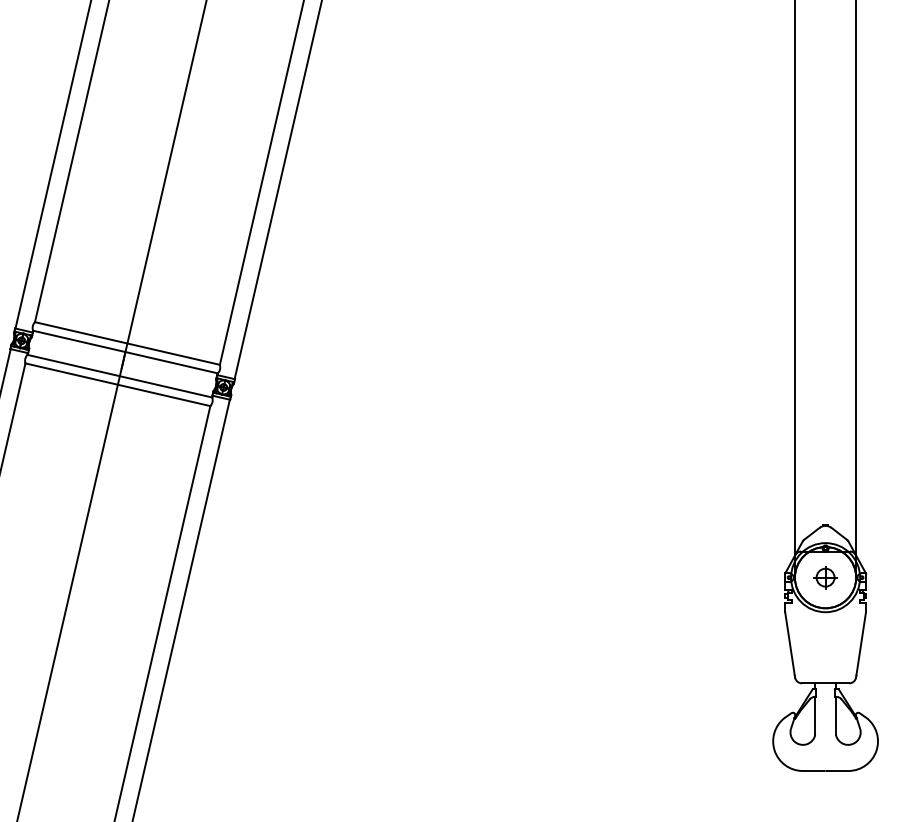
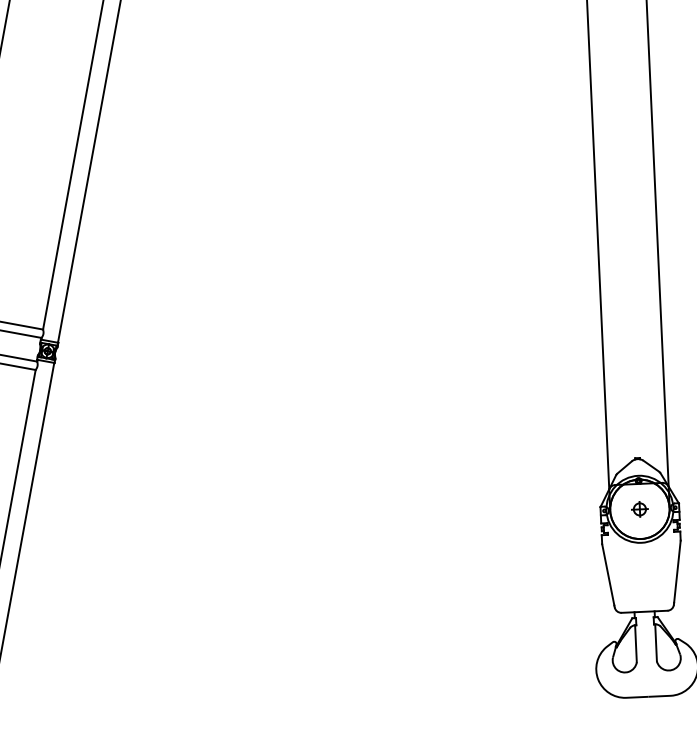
part: (825, 577) -> (639, 509), size x0.7

